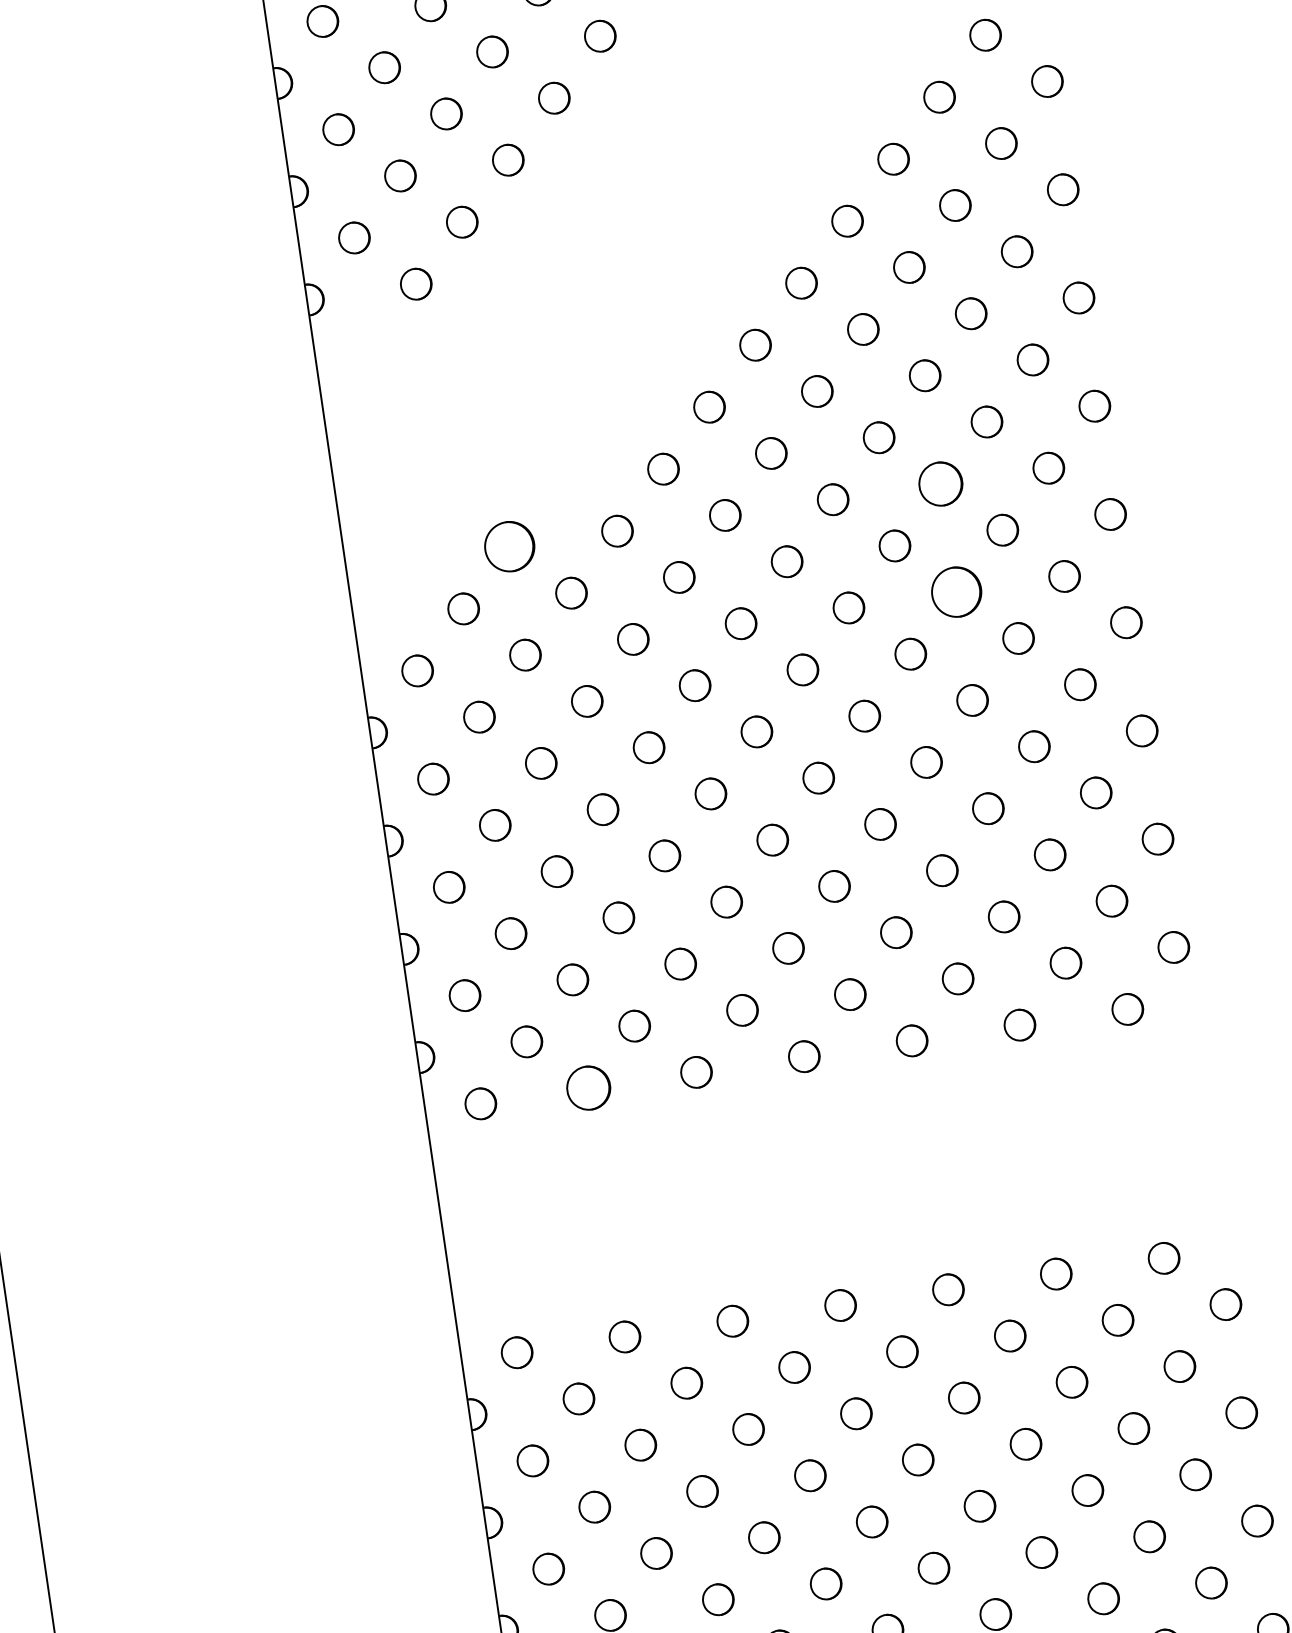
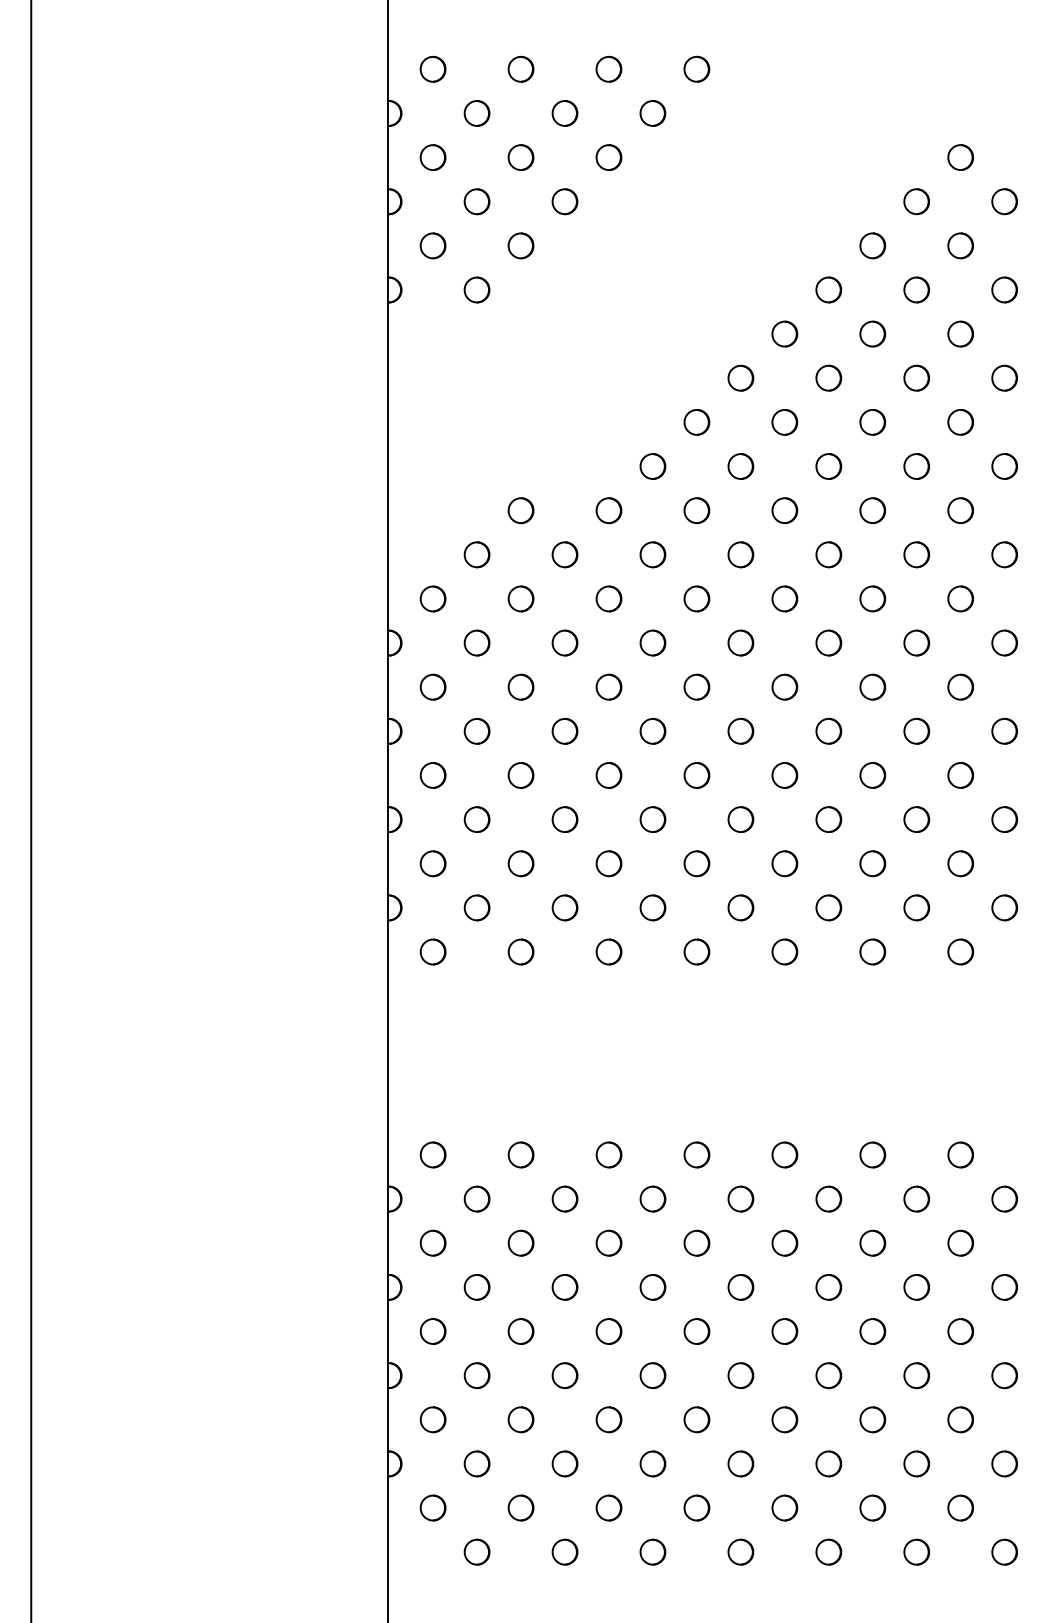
part: (940, 483) -> (872, 510), size x0.71
part: (508, 546) -> (520, 510), size x0.62
part: (956, 591) -> (872, 598), size x0.62
part: (587, 1087) -> (520, 951), size x0.71

